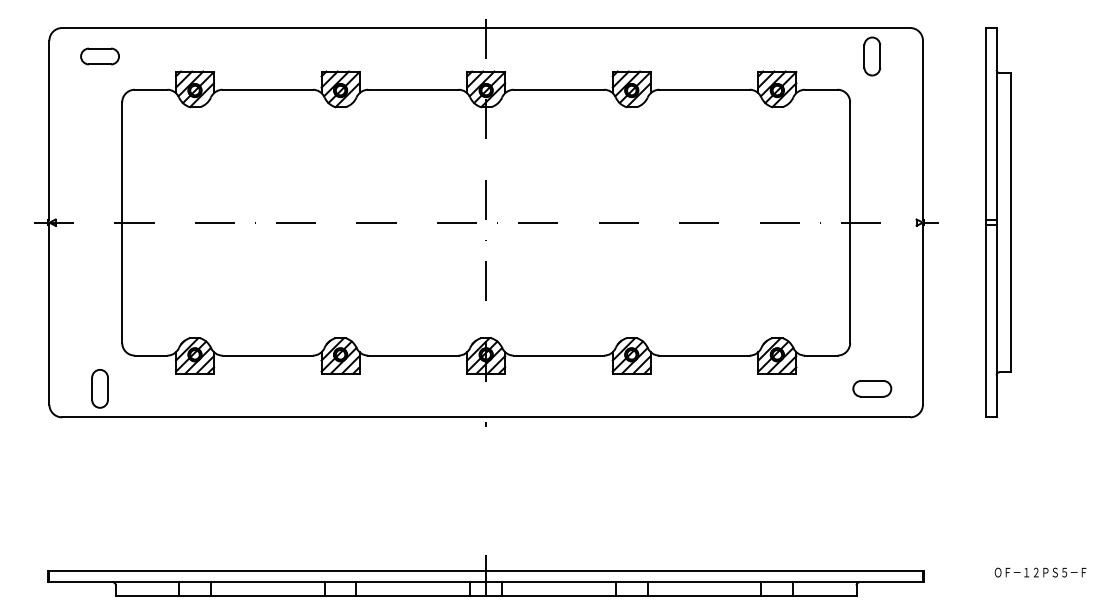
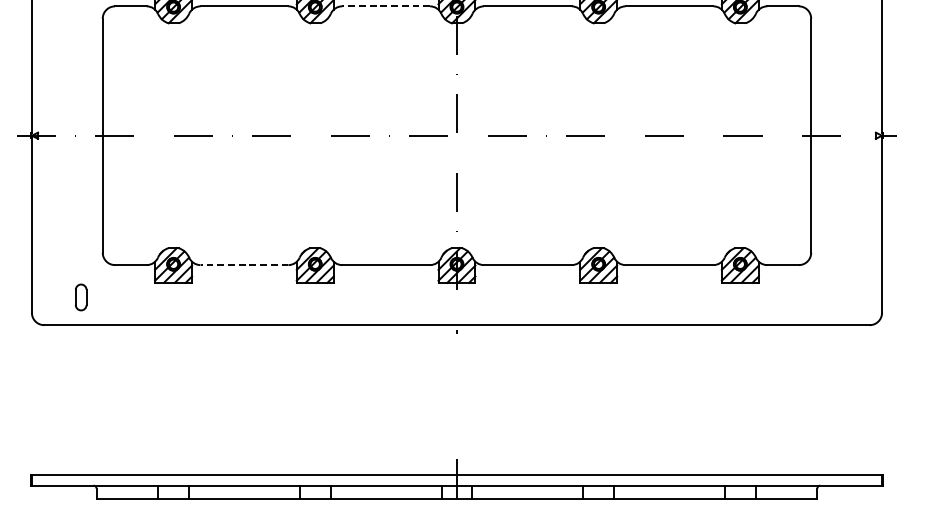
line: (412, 89) -> (385, 6), solid -> dashed
line: (267, 355) -> (244, 264), solid -> dashed
part: (99, 388) -> (80, 297), size x0.7
part: (872, 388) -> (832, 297), removed

